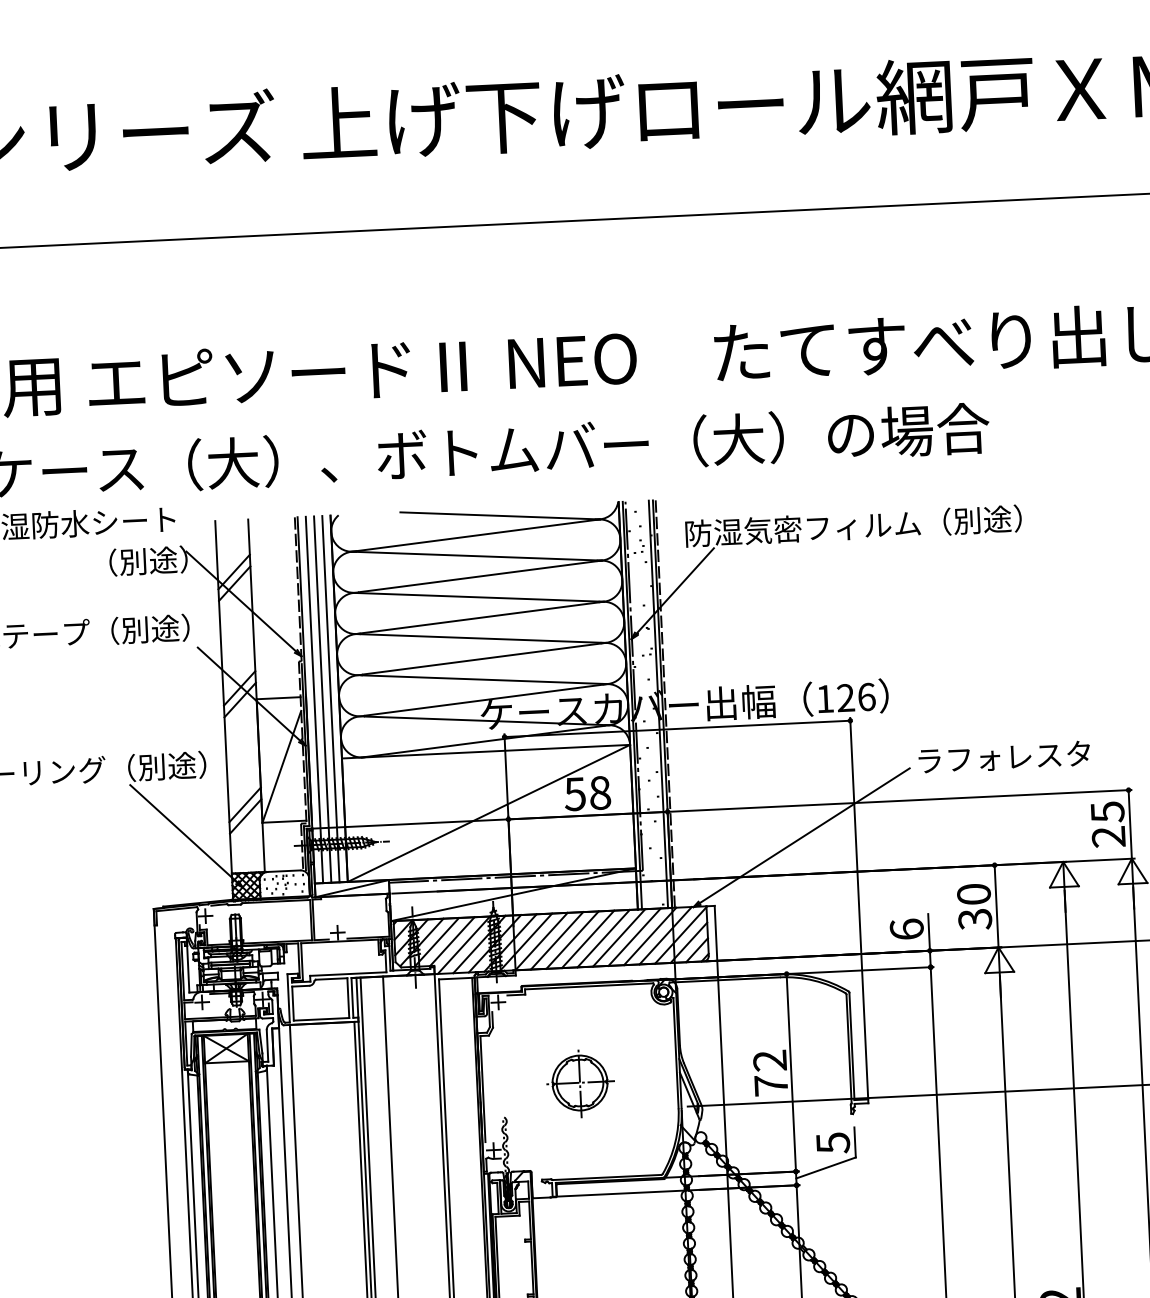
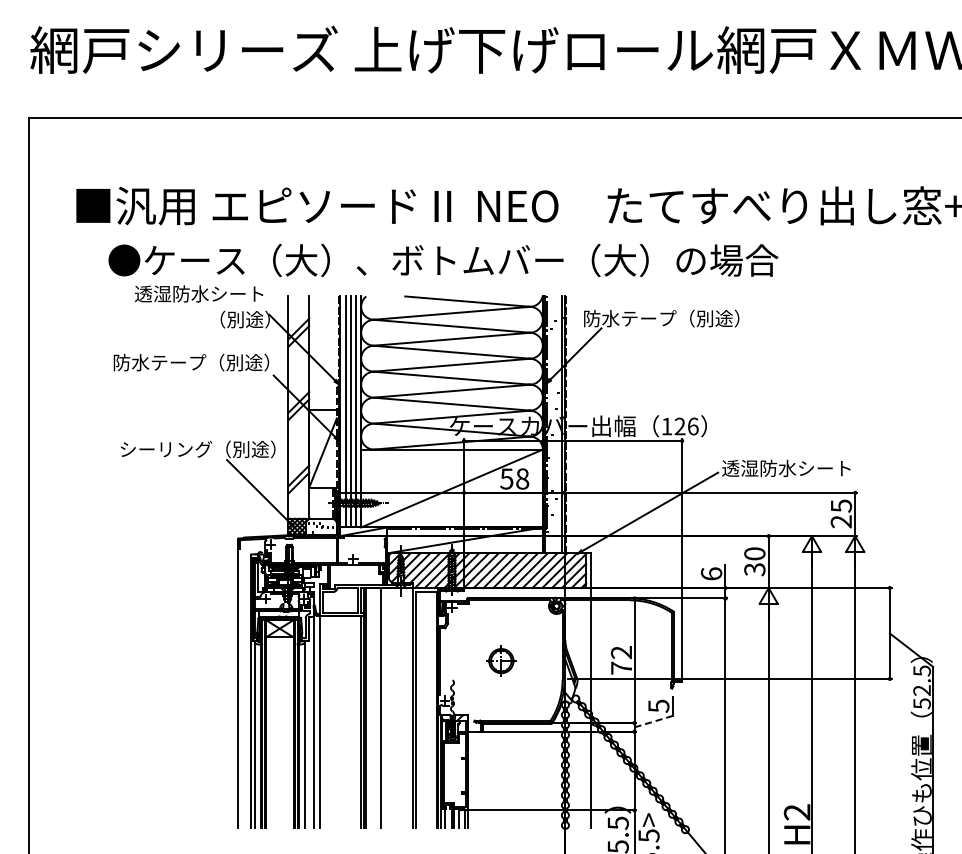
text: (867, 525) -> (698, 318), 防湿気密フィルム（別途） -> 防水テープ（別途）
text: (1017, 756) -> (786, 468), ラフォレスタ -> 透湿防水シート
part: (580, 1083) -> (501, 661), size x0.7
line: (825, 1167) -> (653, 721), solid -> dashed

